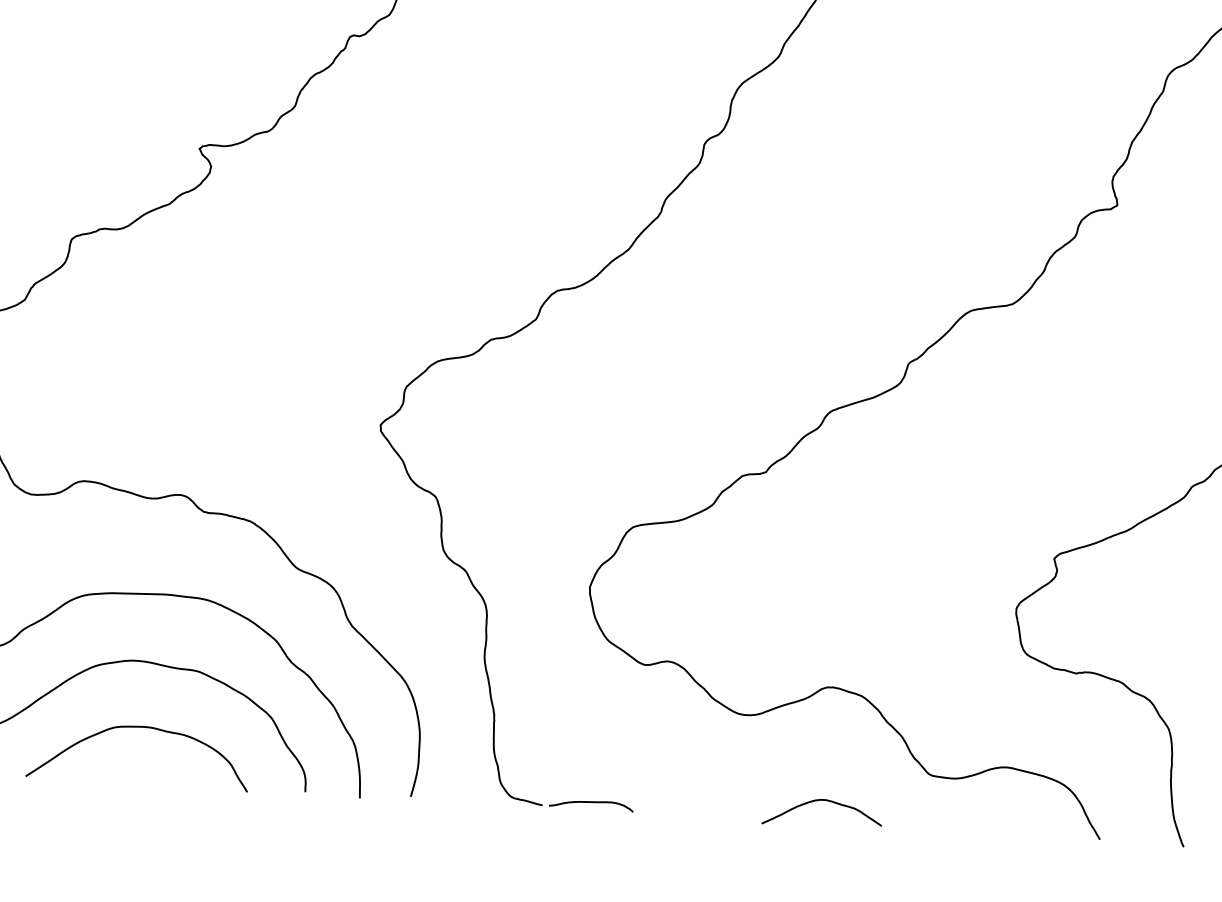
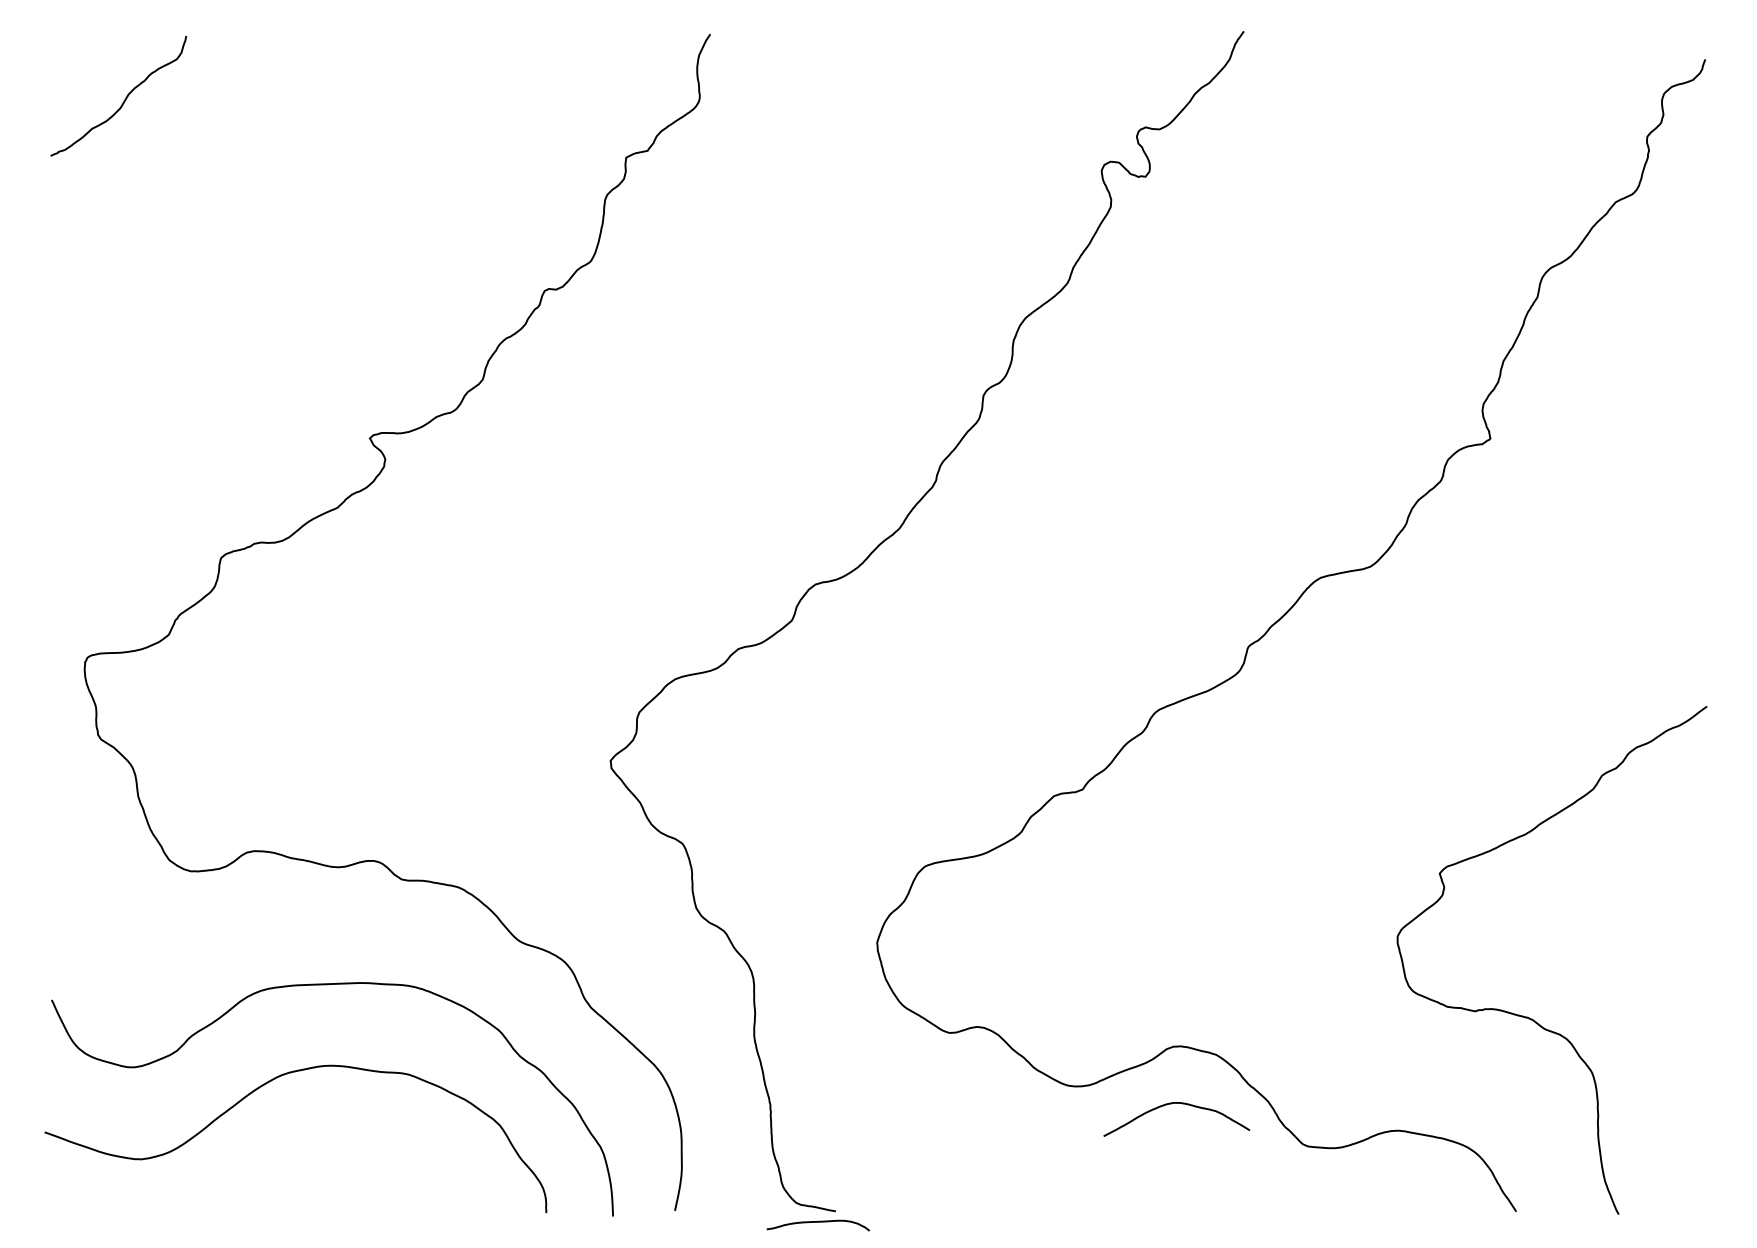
curve: (140, 727) -> (340, 1146), removed
curve: (818, 800) -> (1171, 1104), moved
curve: (590, 802) -> (817, 1222), moved

